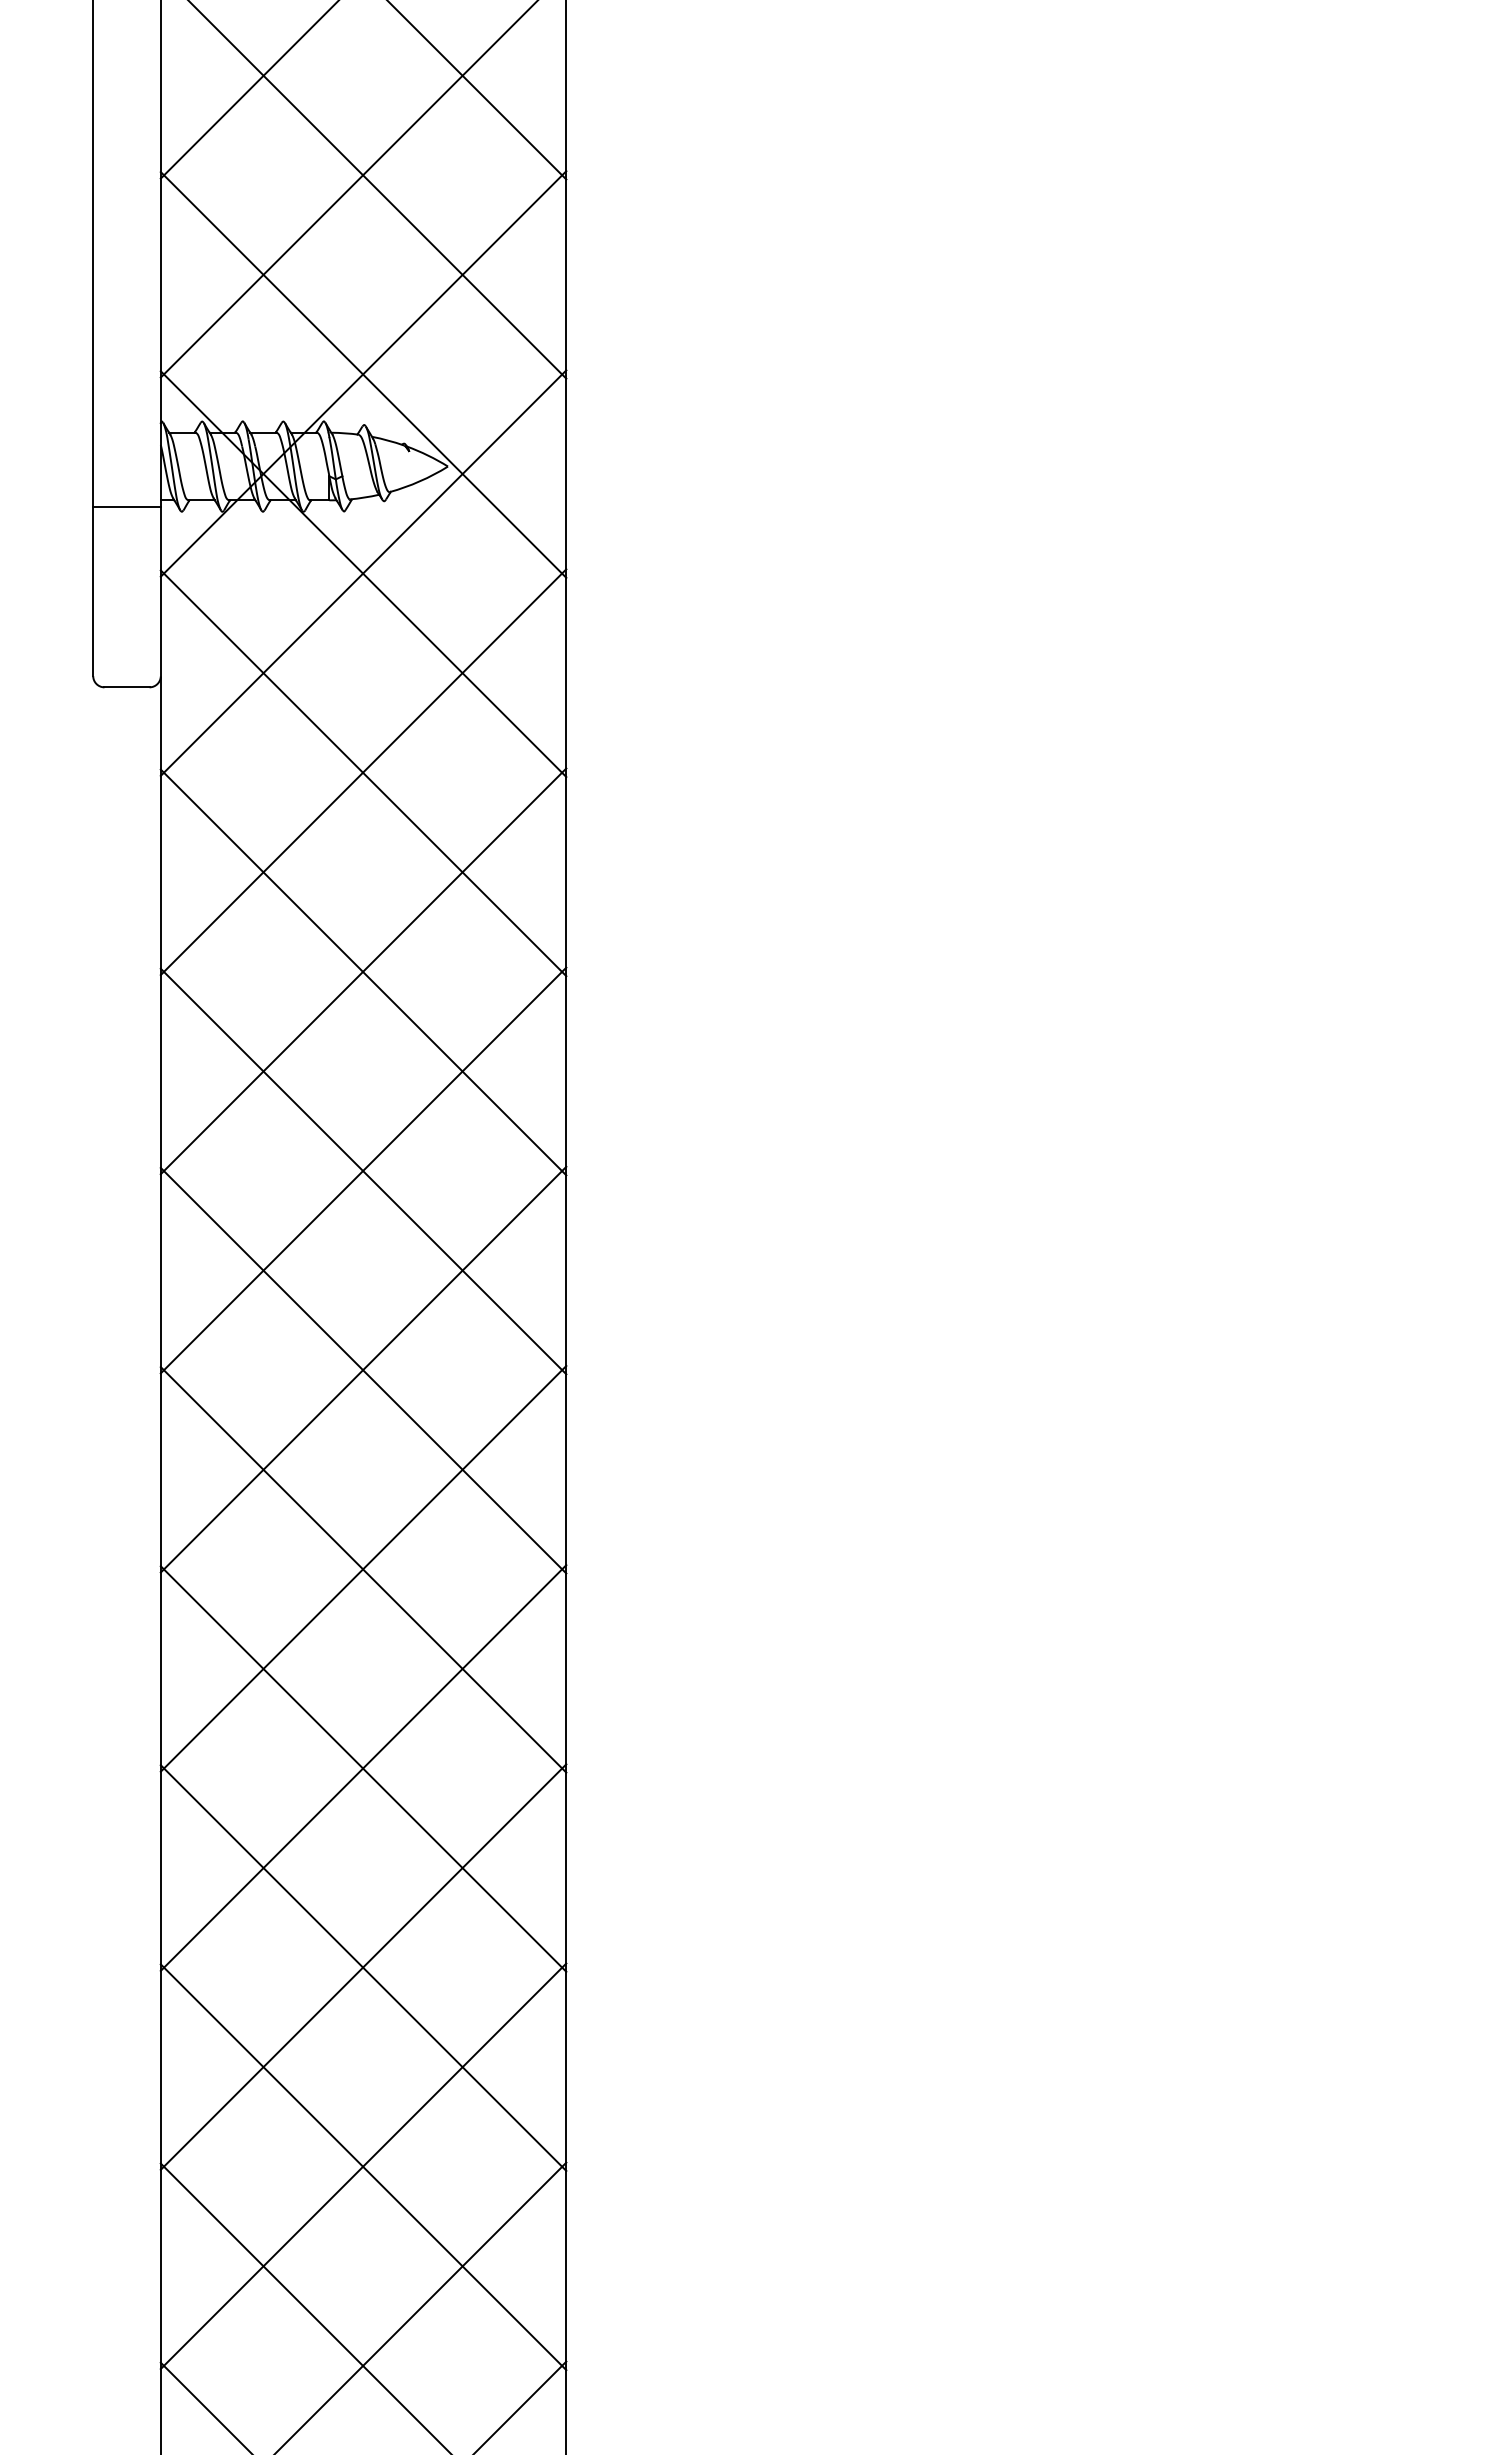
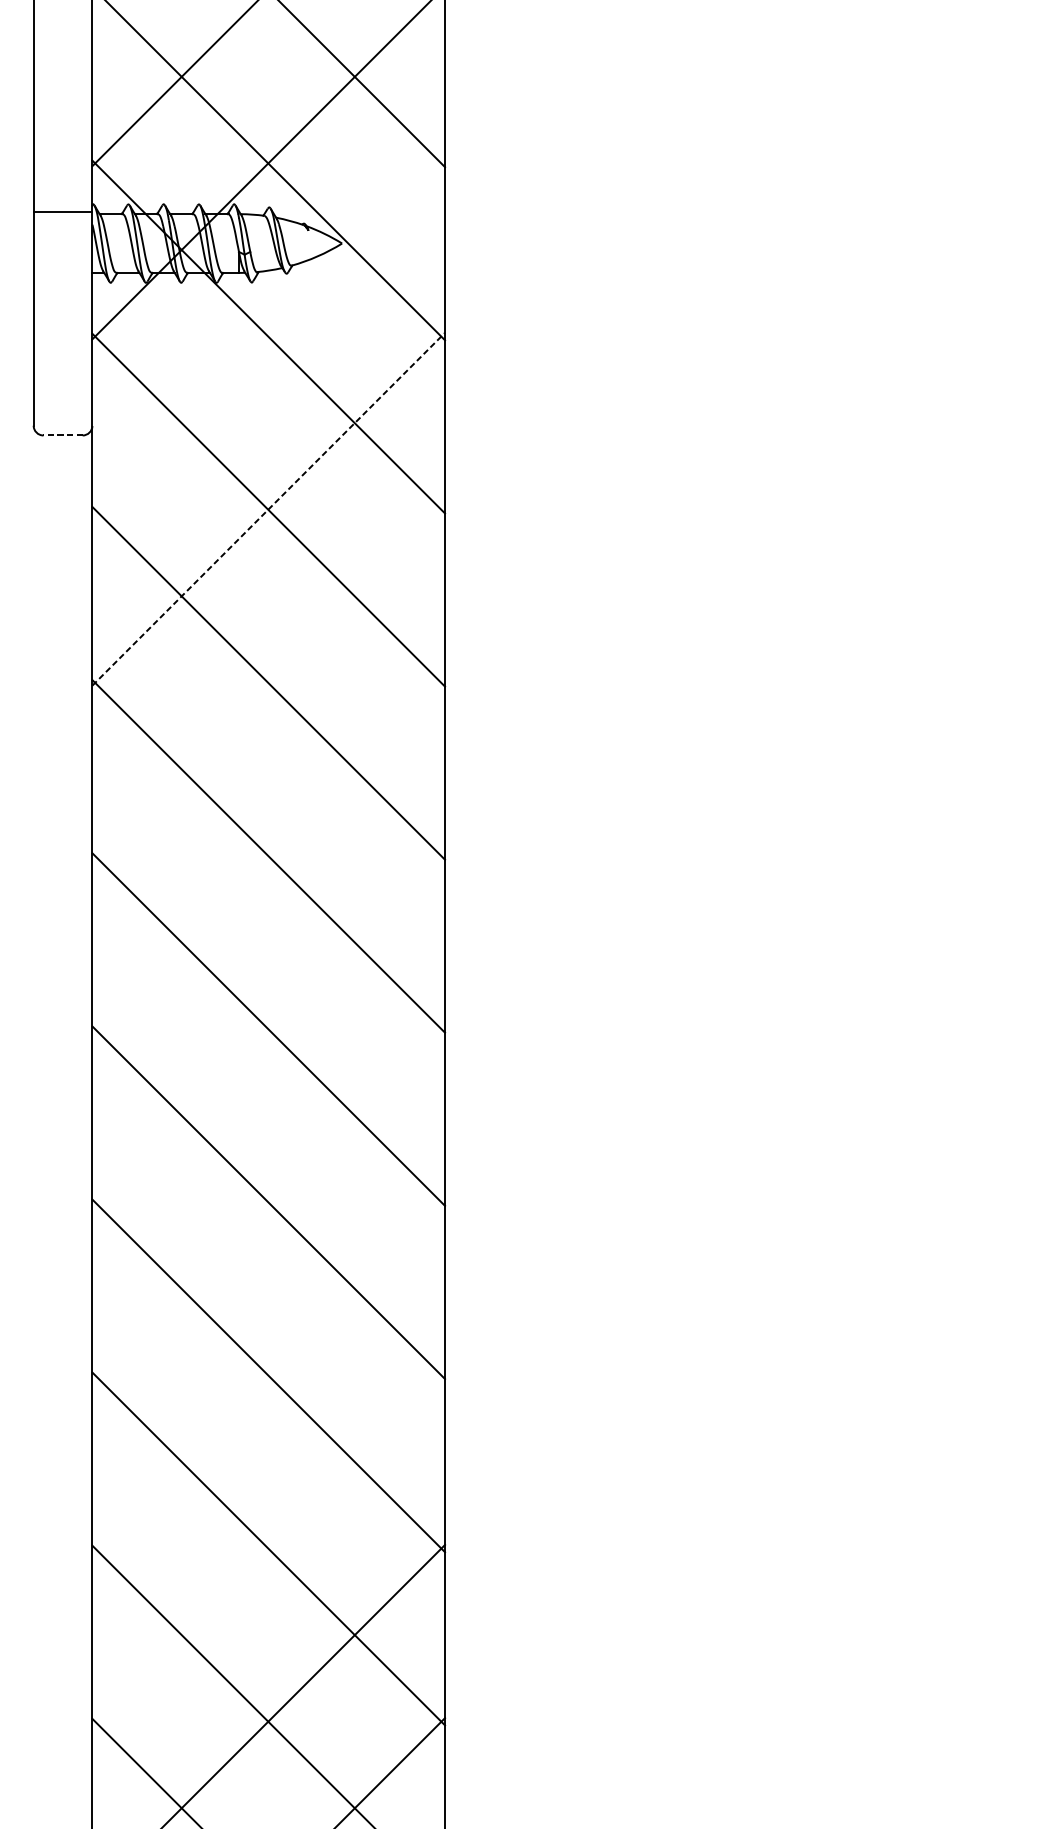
line: (126, 507) -> (62, 212), moved
line: (363, 572) -> (268, 335), removed
line: (127, 687) -> (63, 435), solid -> dashed
line: (363, 772) -> (268, 509), solid -> dashed
line: (363, 971) -> (268, 682), removed
line: (363, 1170) -> (268, 855), removed
line: (363, 1369) -> (268, 1028), removed
line: (363, 1568) -> (268, 1201), removed
line: (363, 1767) -> (268, 1374), removed
line: (363, 1966) -> (268, 1547), removed

